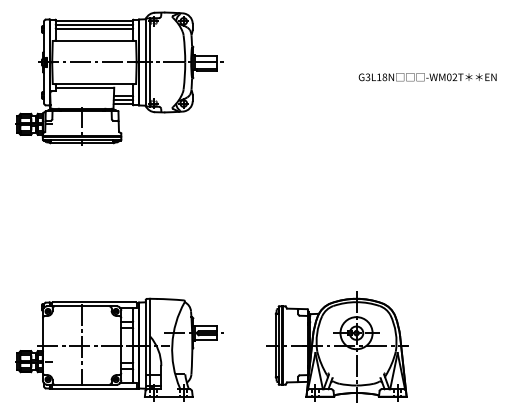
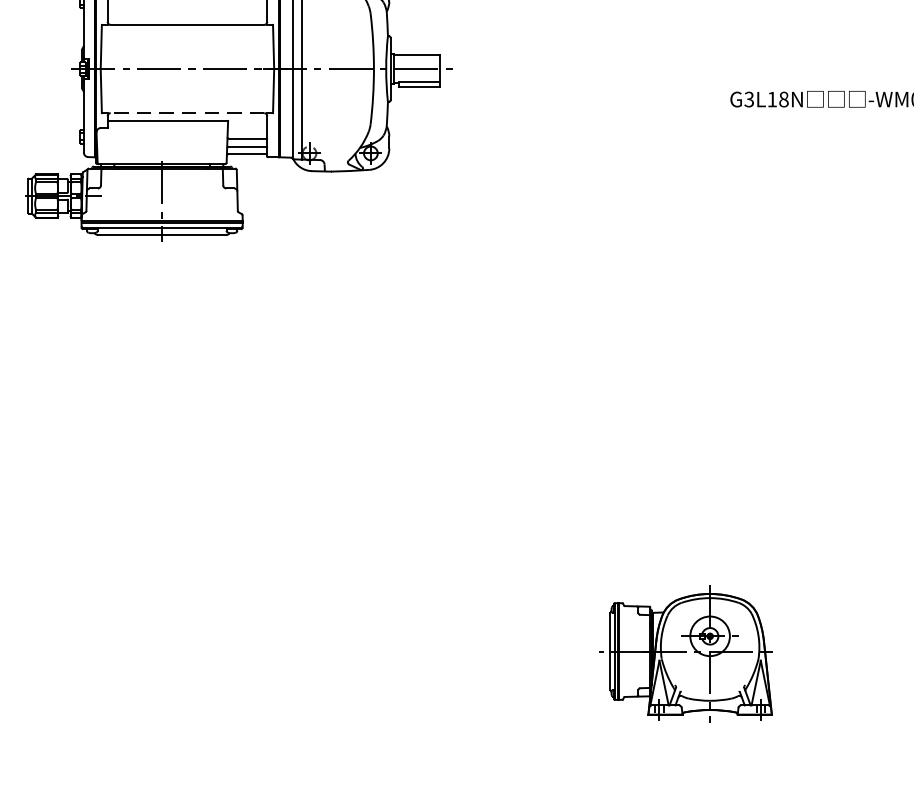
line: (93, 83) -> (185, 112), solid -> dashed
part: (337, 346) -> (686, 652), size x0.6
part: (119, 349) -> (238, 658), removed

